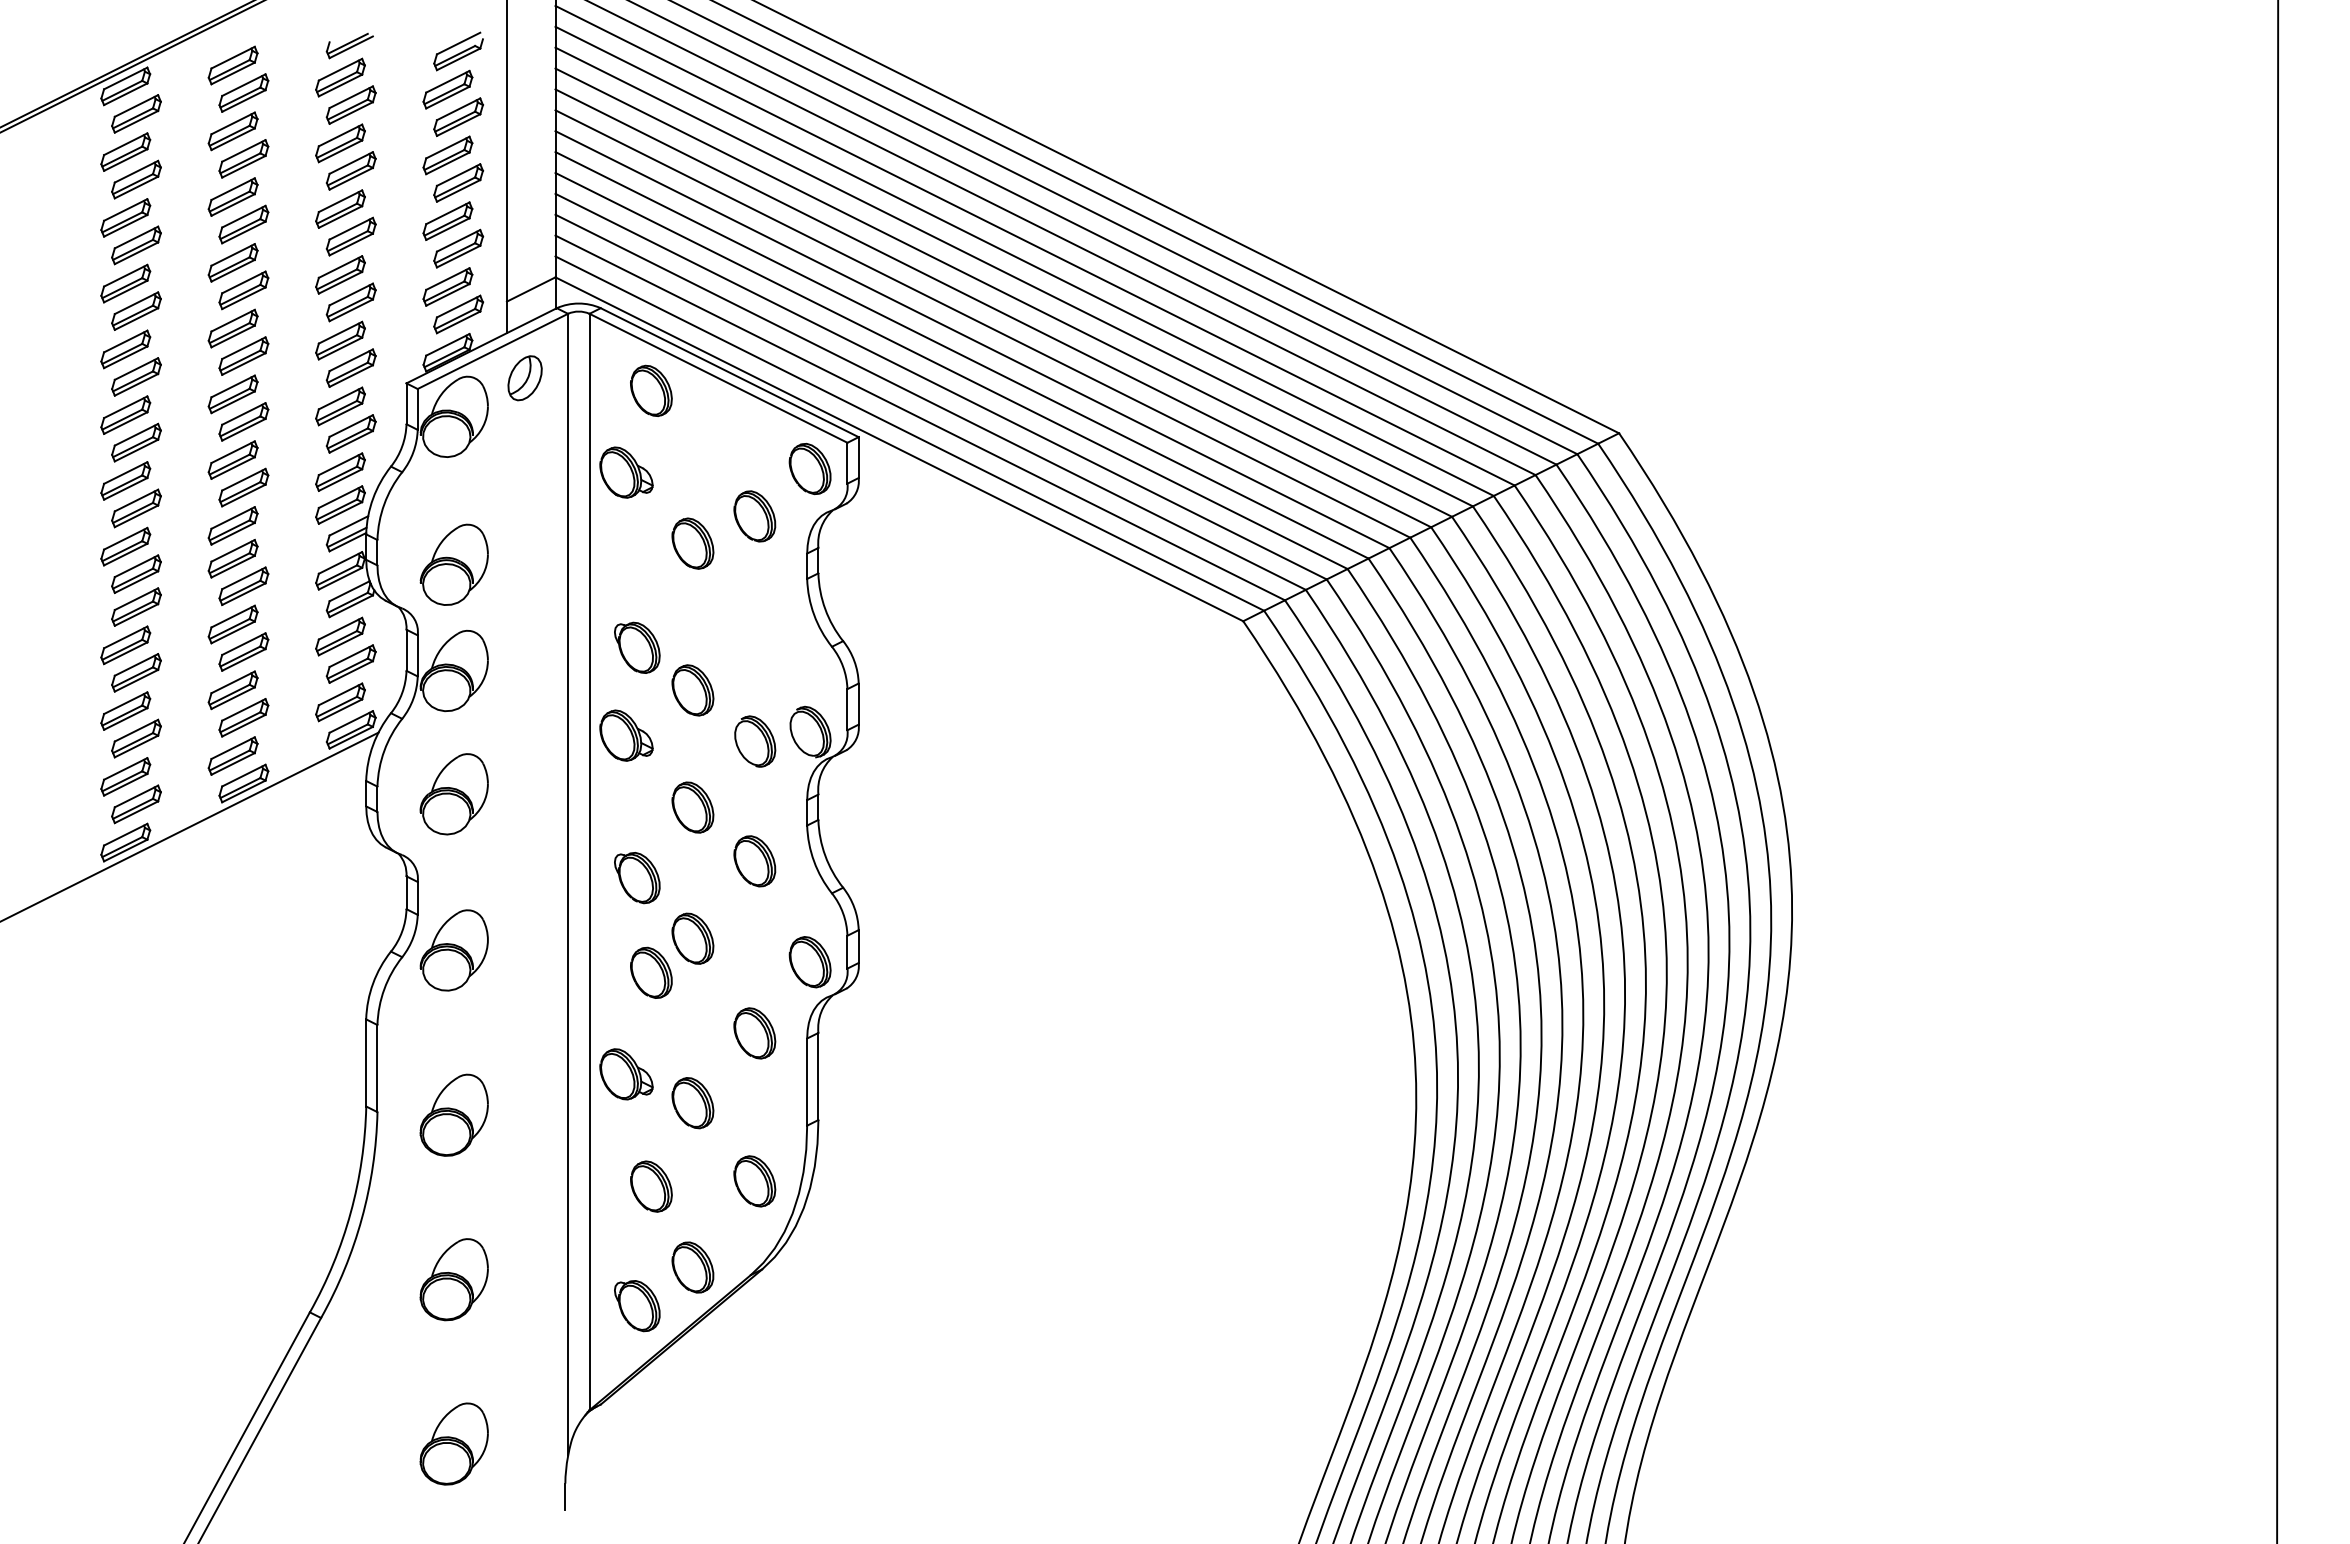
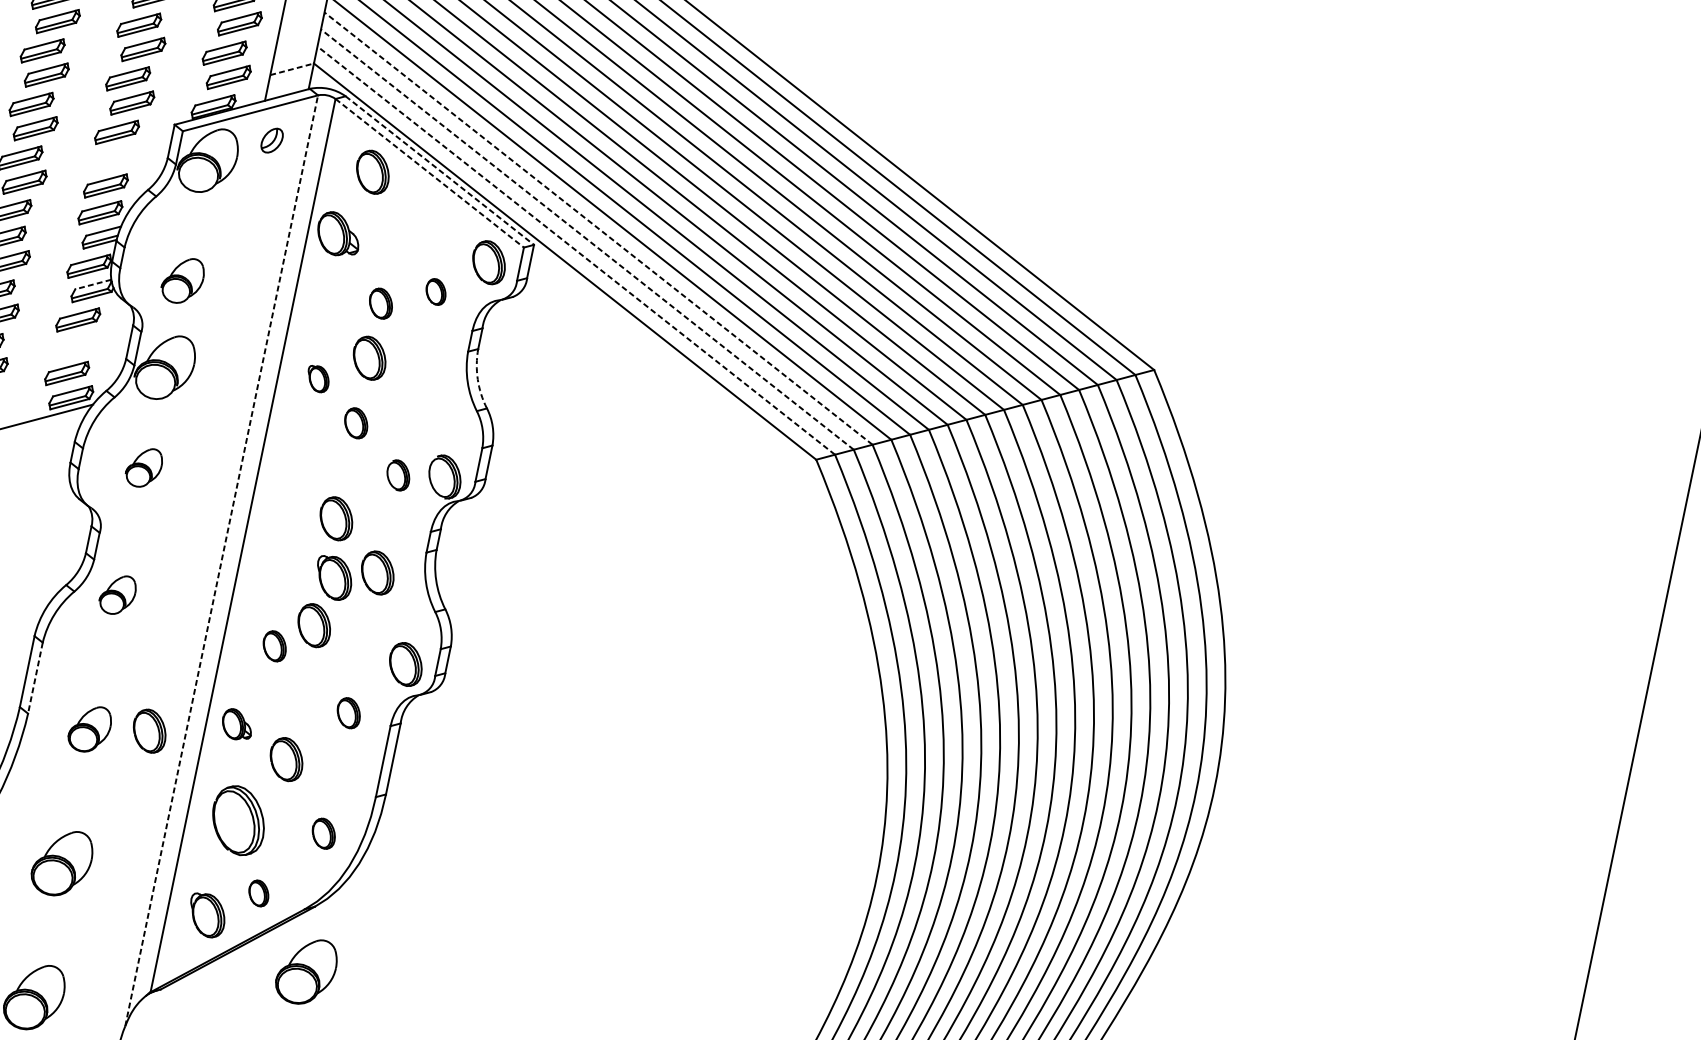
line: (531, 289) -> (292, 69), solid -> dashed
line: (730, 372) -> (440, 170), solid -> dashed
part: (524, 378) -> (271, 140), size x0.7
line: (718, 378) -> (429, 173), solid -> dashed
line: (930, 402) -> (598, 228), solid -> dashed
line: (920, 417) -> (587, 239), solid -> dashed
part: (350, 433) -> (120, 156), removed
line: (909, 433) -> (576, 250), solid -> dashed
part: (754, 516) -> (435, 291), size x0.6
part: (692, 543) -> (380, 303), size x0.7
part: (453, 564) -> (182, 280), size x0.7
line: (349, 591) -> (93, 284), solid -> dashed
arc: (825, 609) -> (477, 379), solid -> dashed
part: (692, 610) -> (369, 358), added
part: (637, 647) -> (318, 378), size x0.6
part: (350, 663) -> (81, 343), removed
part: (692, 690) -> (355, 423), size x0.7
part: (626, 735) -> (294, 448), removed
part: (755, 741) -> (398, 475), size x0.7
part: (453, 794) -> (143, 467), size x0.6
part: (637, 878) -> (333, 578), moved
line: (568, 884) -> (222, 560), solid -> dashed
part: (453, 950) -> (117, 594), size x0.6
part: (651, 972) -> (274, 646), size x0.7
part: (754, 1033) -> (348, 713), size x0.7
line: (377, 1068) -> (35, 678), solid -> dashed
part: (626, 1074) -> (237, 724), size x0.7
part: (524, 1103) -> (149, 731), added
part: (453, 1114) -> (89, 728), size x0.7
part: (754, 1181) -> (323, 833), size x0.7
part: (651, 1186) -> (238, 820), size x1.6
part: (692, 1267) -> (258, 893), size x0.6
part: (767, 1347) -> (306, 971), added

